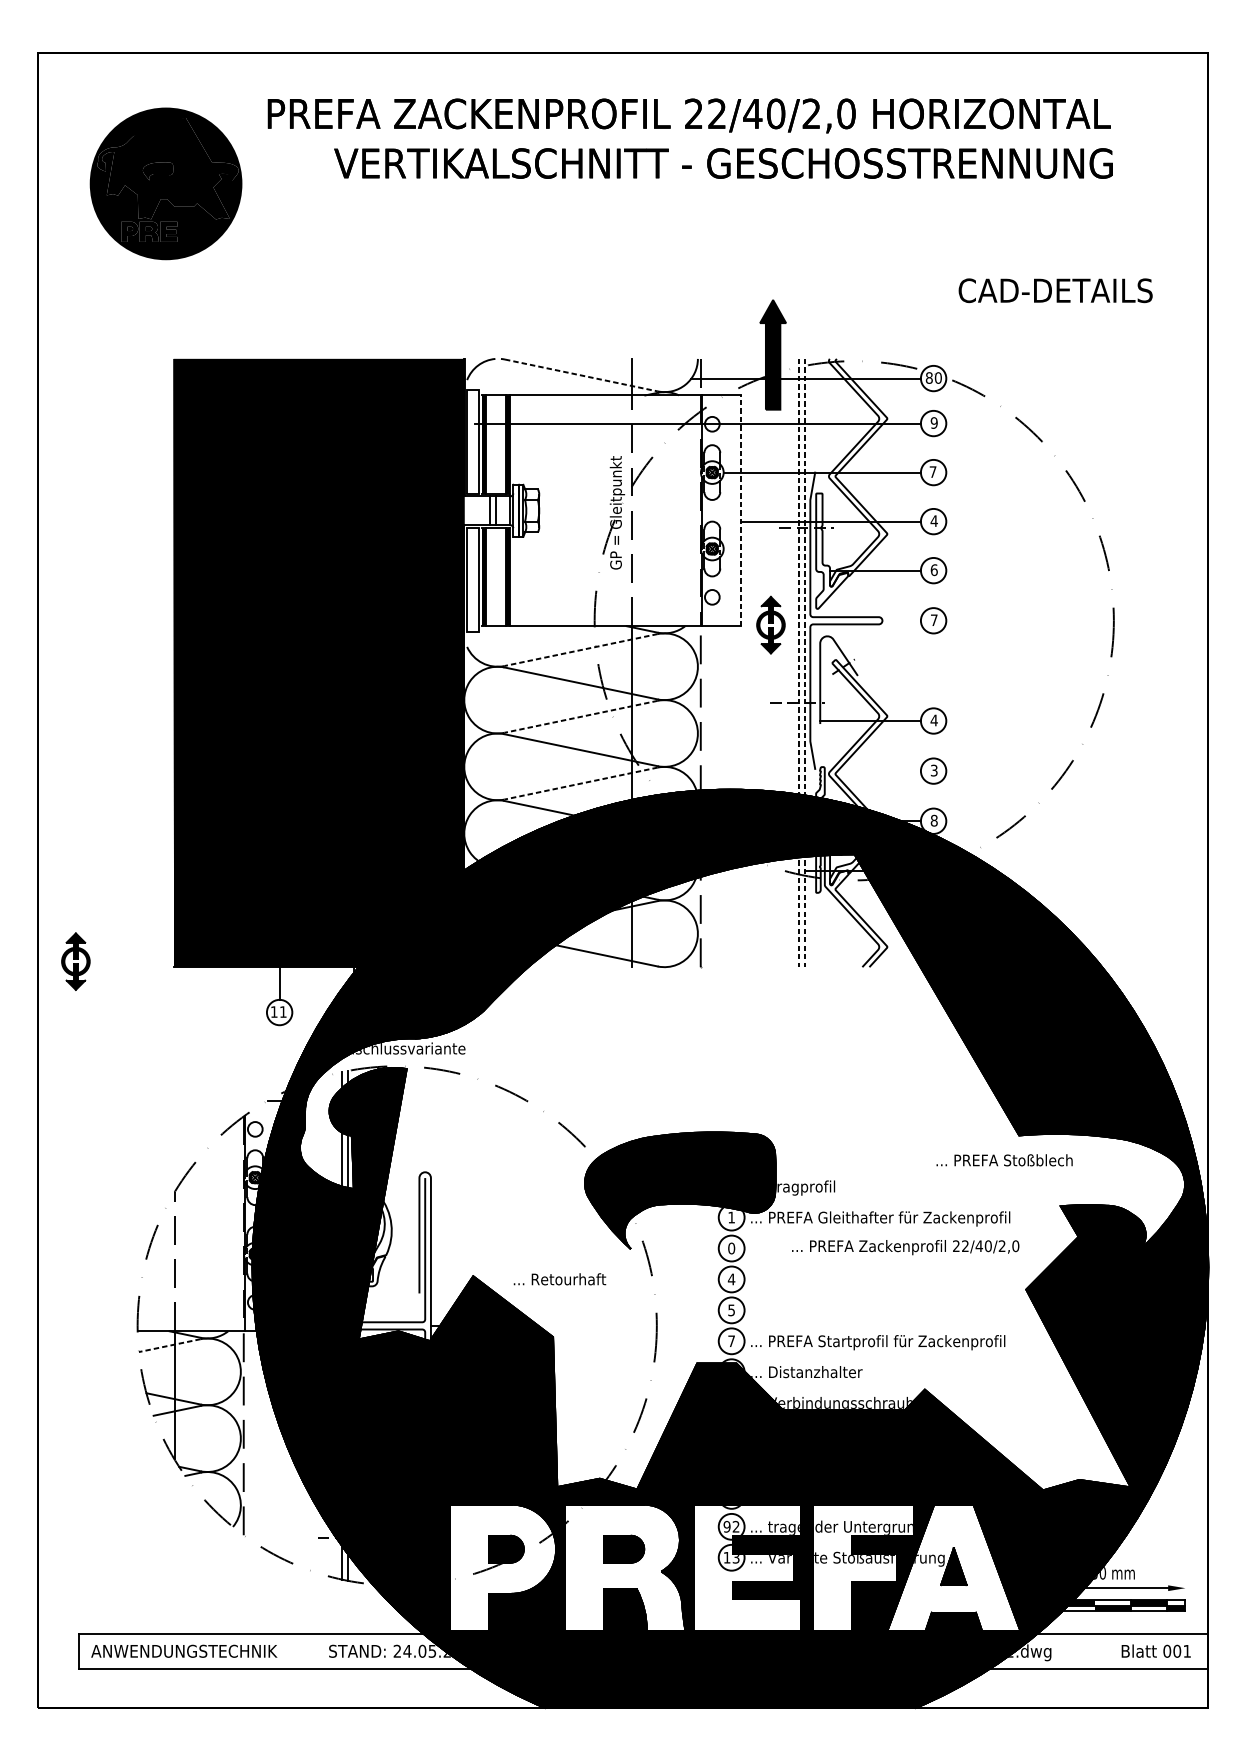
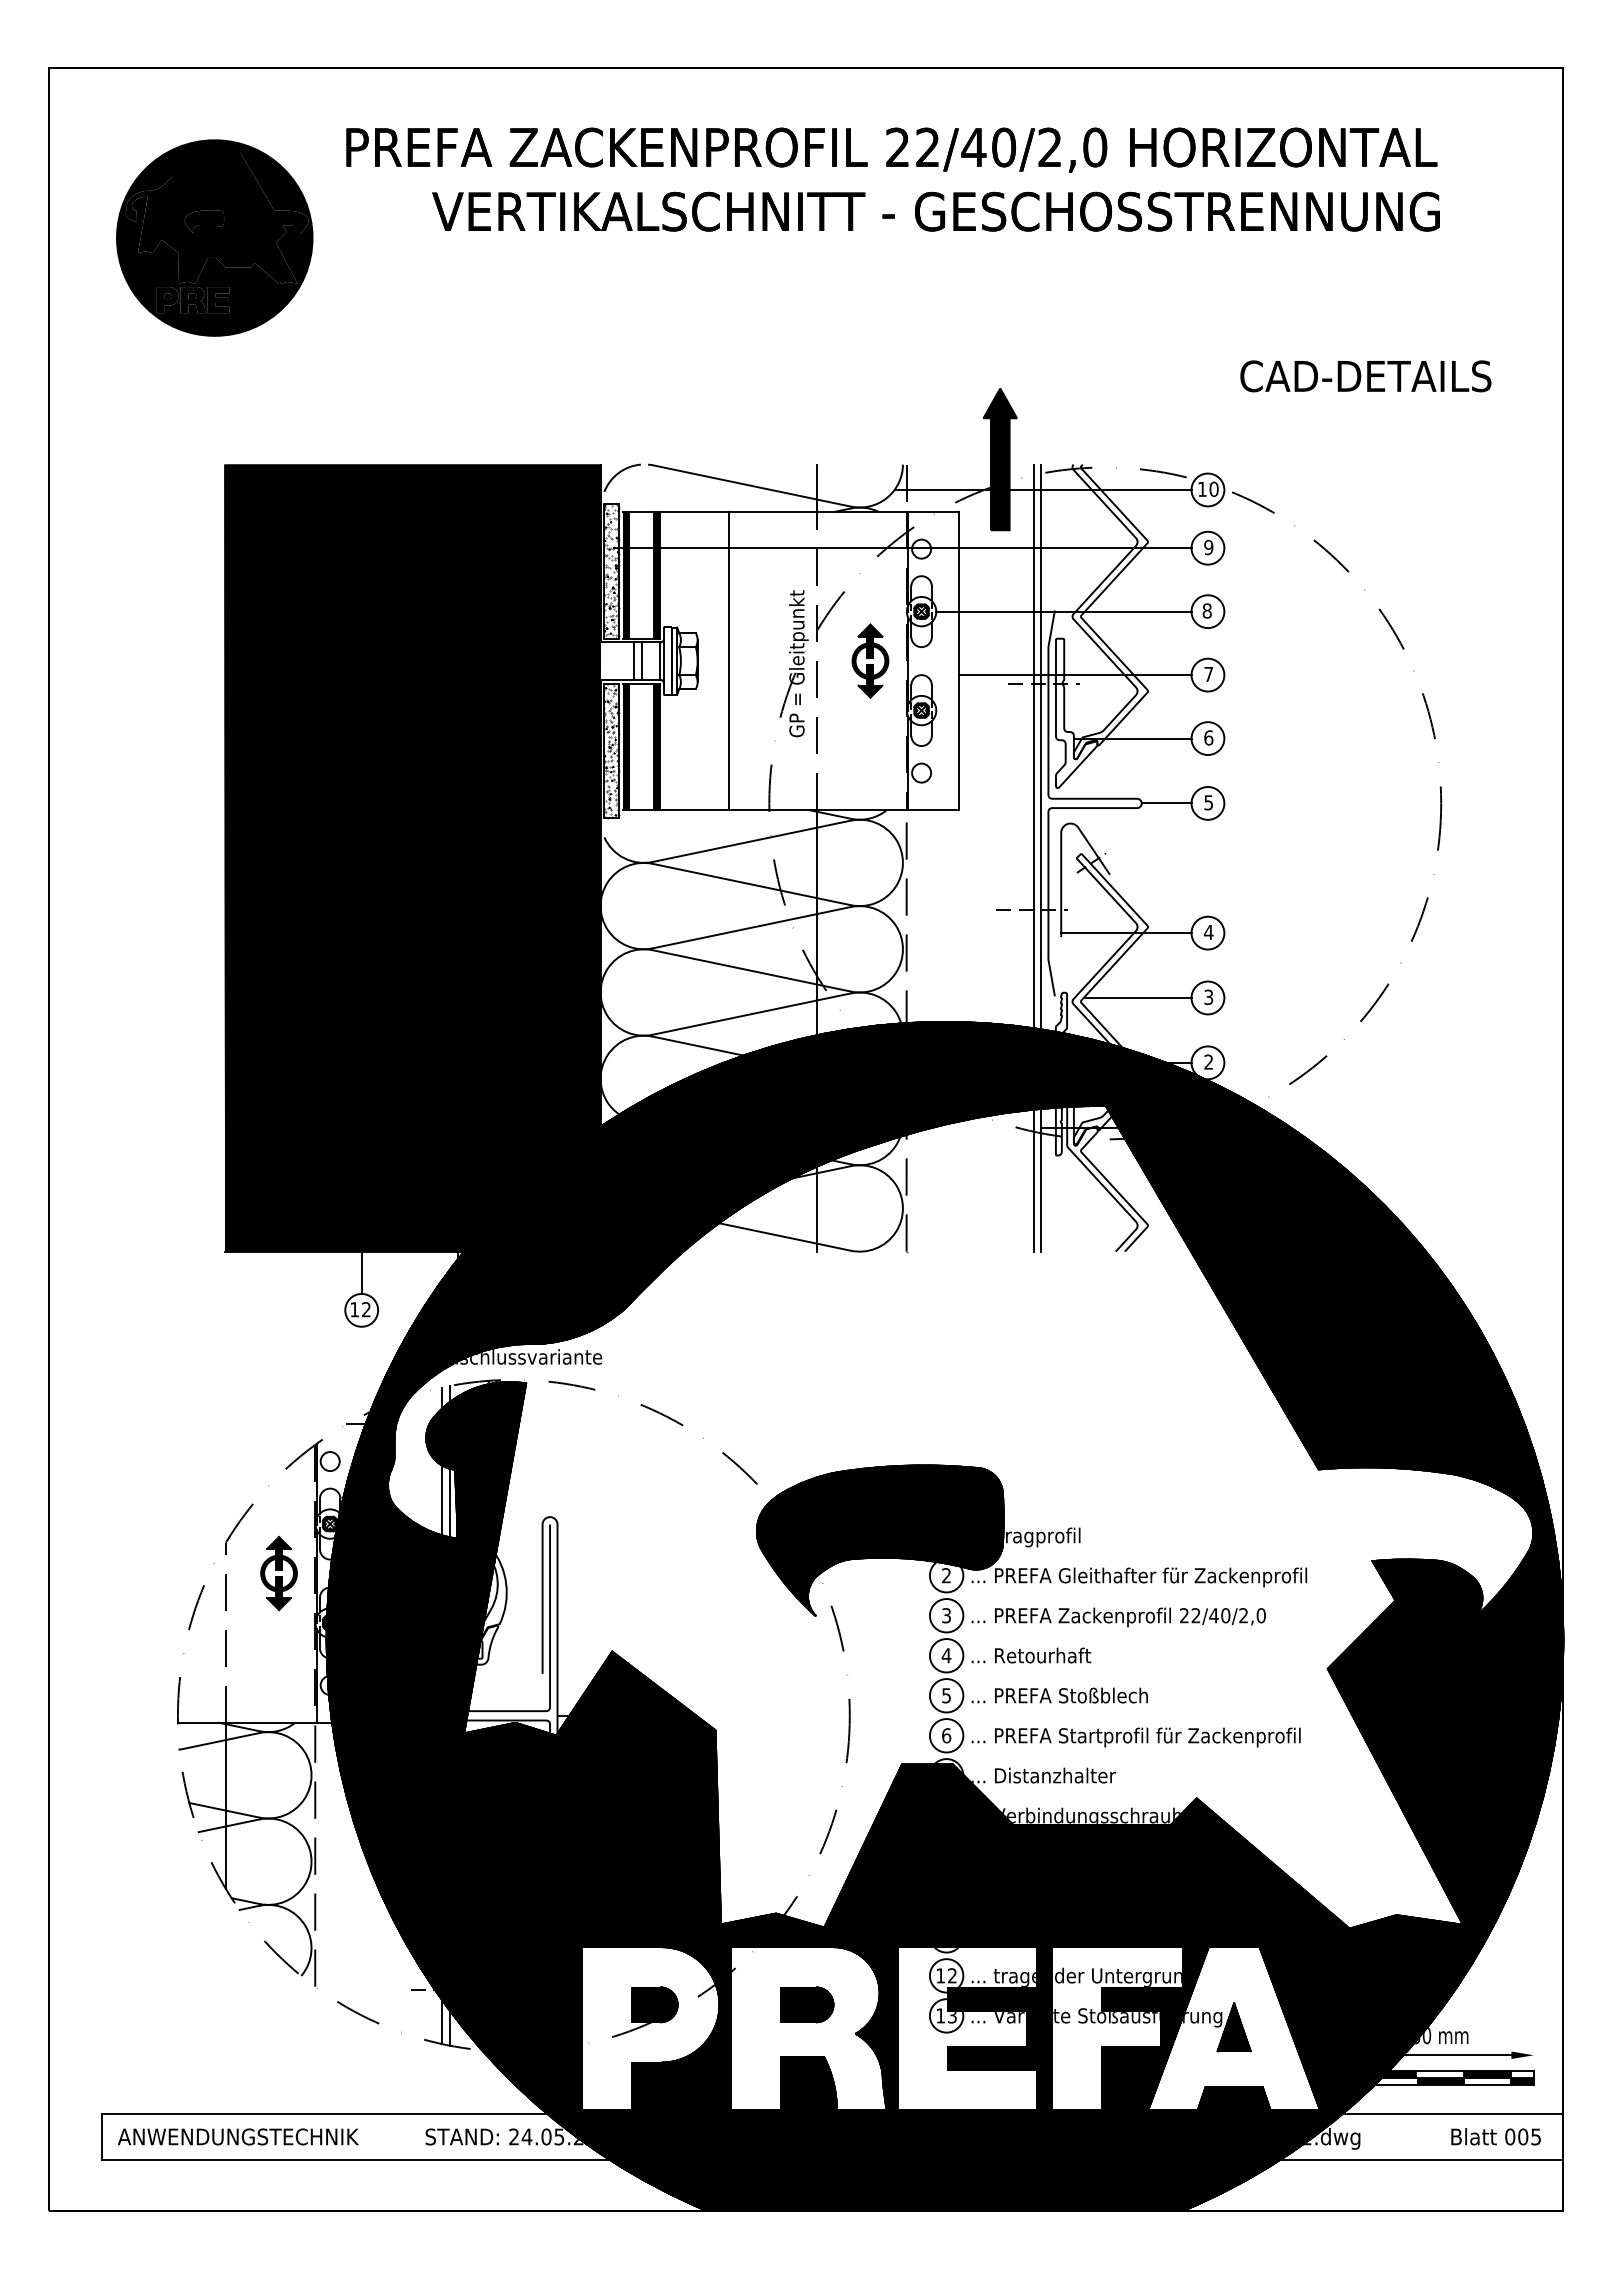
line: (581, 375) -> (752, 486), dashed -> solid
text: (928, 377) -> (1201, 488), 80 -> 10
hatch: (472, 441) -> (611, 571), added
text: (932, 471) -> (1206, 610), 7 -> 8
line: (563, 510) -> (729, 660), added
line: (740, 510) -> (958, 660), dashed -> solid
text: (934, 521) -> (1208, 674), 4 -> 7
hatch: (472, 579) -> (611, 750), added
line: (901, 620) -> (1166, 803), added
text: (934, 620) -> (1208, 802), 7 -> 5
part: (770, 624) -> (870, 660), moved
line: (580, 650) -> (751, 841), dashed -> solid
line: (798, 663) -> (1033, 858), dashed -> solid
line: (804, 663) -> (1041, 858), dashed -> solid
line: (580, 716) -> (751, 927), dashed -> solid
line: (879, 770) -> (1137, 997), added
line: (580, 783) -> (751, 1014), dashed -> solid
text: (934, 820) -> (1208, 1061), 8 -> 2
part: (75, 961) -> (278, 1573), moved
text: (283, 1011) -> (366, 1309), 11 -> 12
text: (1004, 1160) -> (1059, 1695), moved
text: (731, 1217) -> (946, 1575), 1 -> 2
text: (905, 1247) -> (1118, 1617), moved
text: (731, 1248) -> (946, 1615), 0 -> 3
text: (560, 1279) -> (1031, 1655), moved
text: (731, 1341) -> (946, 1735), 7 -> 6
line: (169, 1345) -> (219, 1741), dashed -> solid
text: (726, 1526) -> (940, 1975), 92 -> 12
text: (1186, 1650) -> (1535, 2136), 001 -> 005

